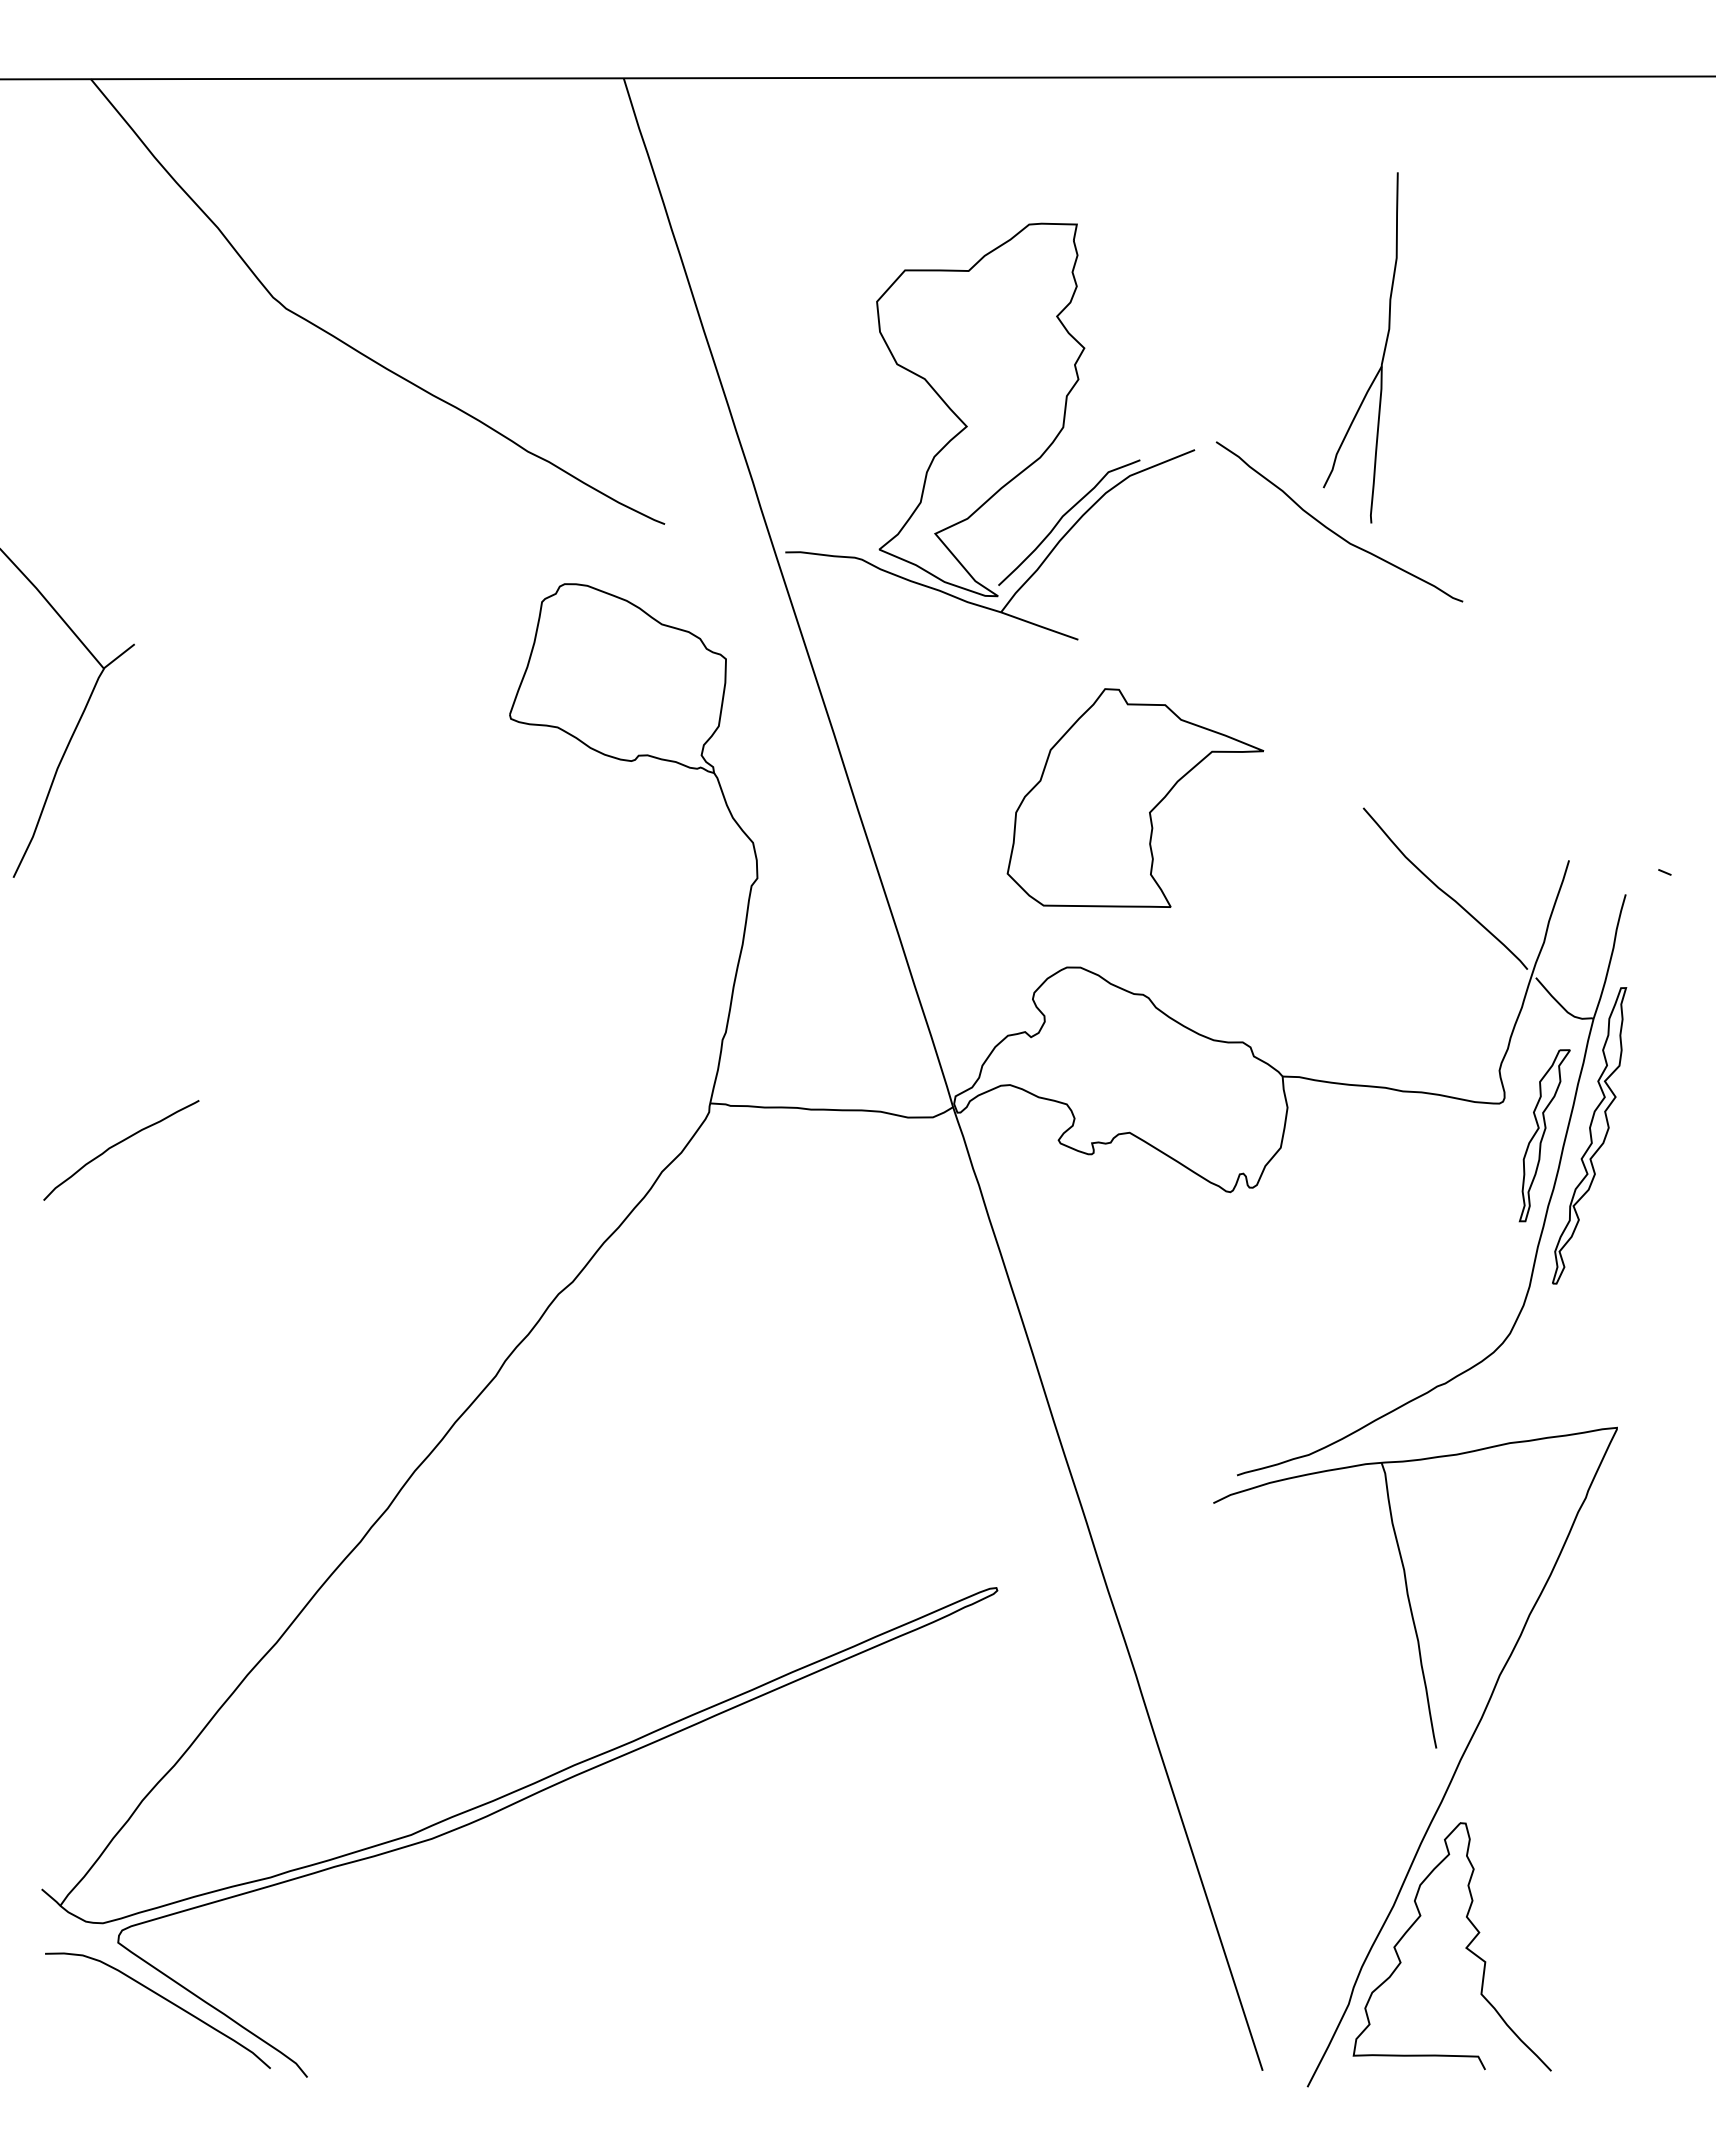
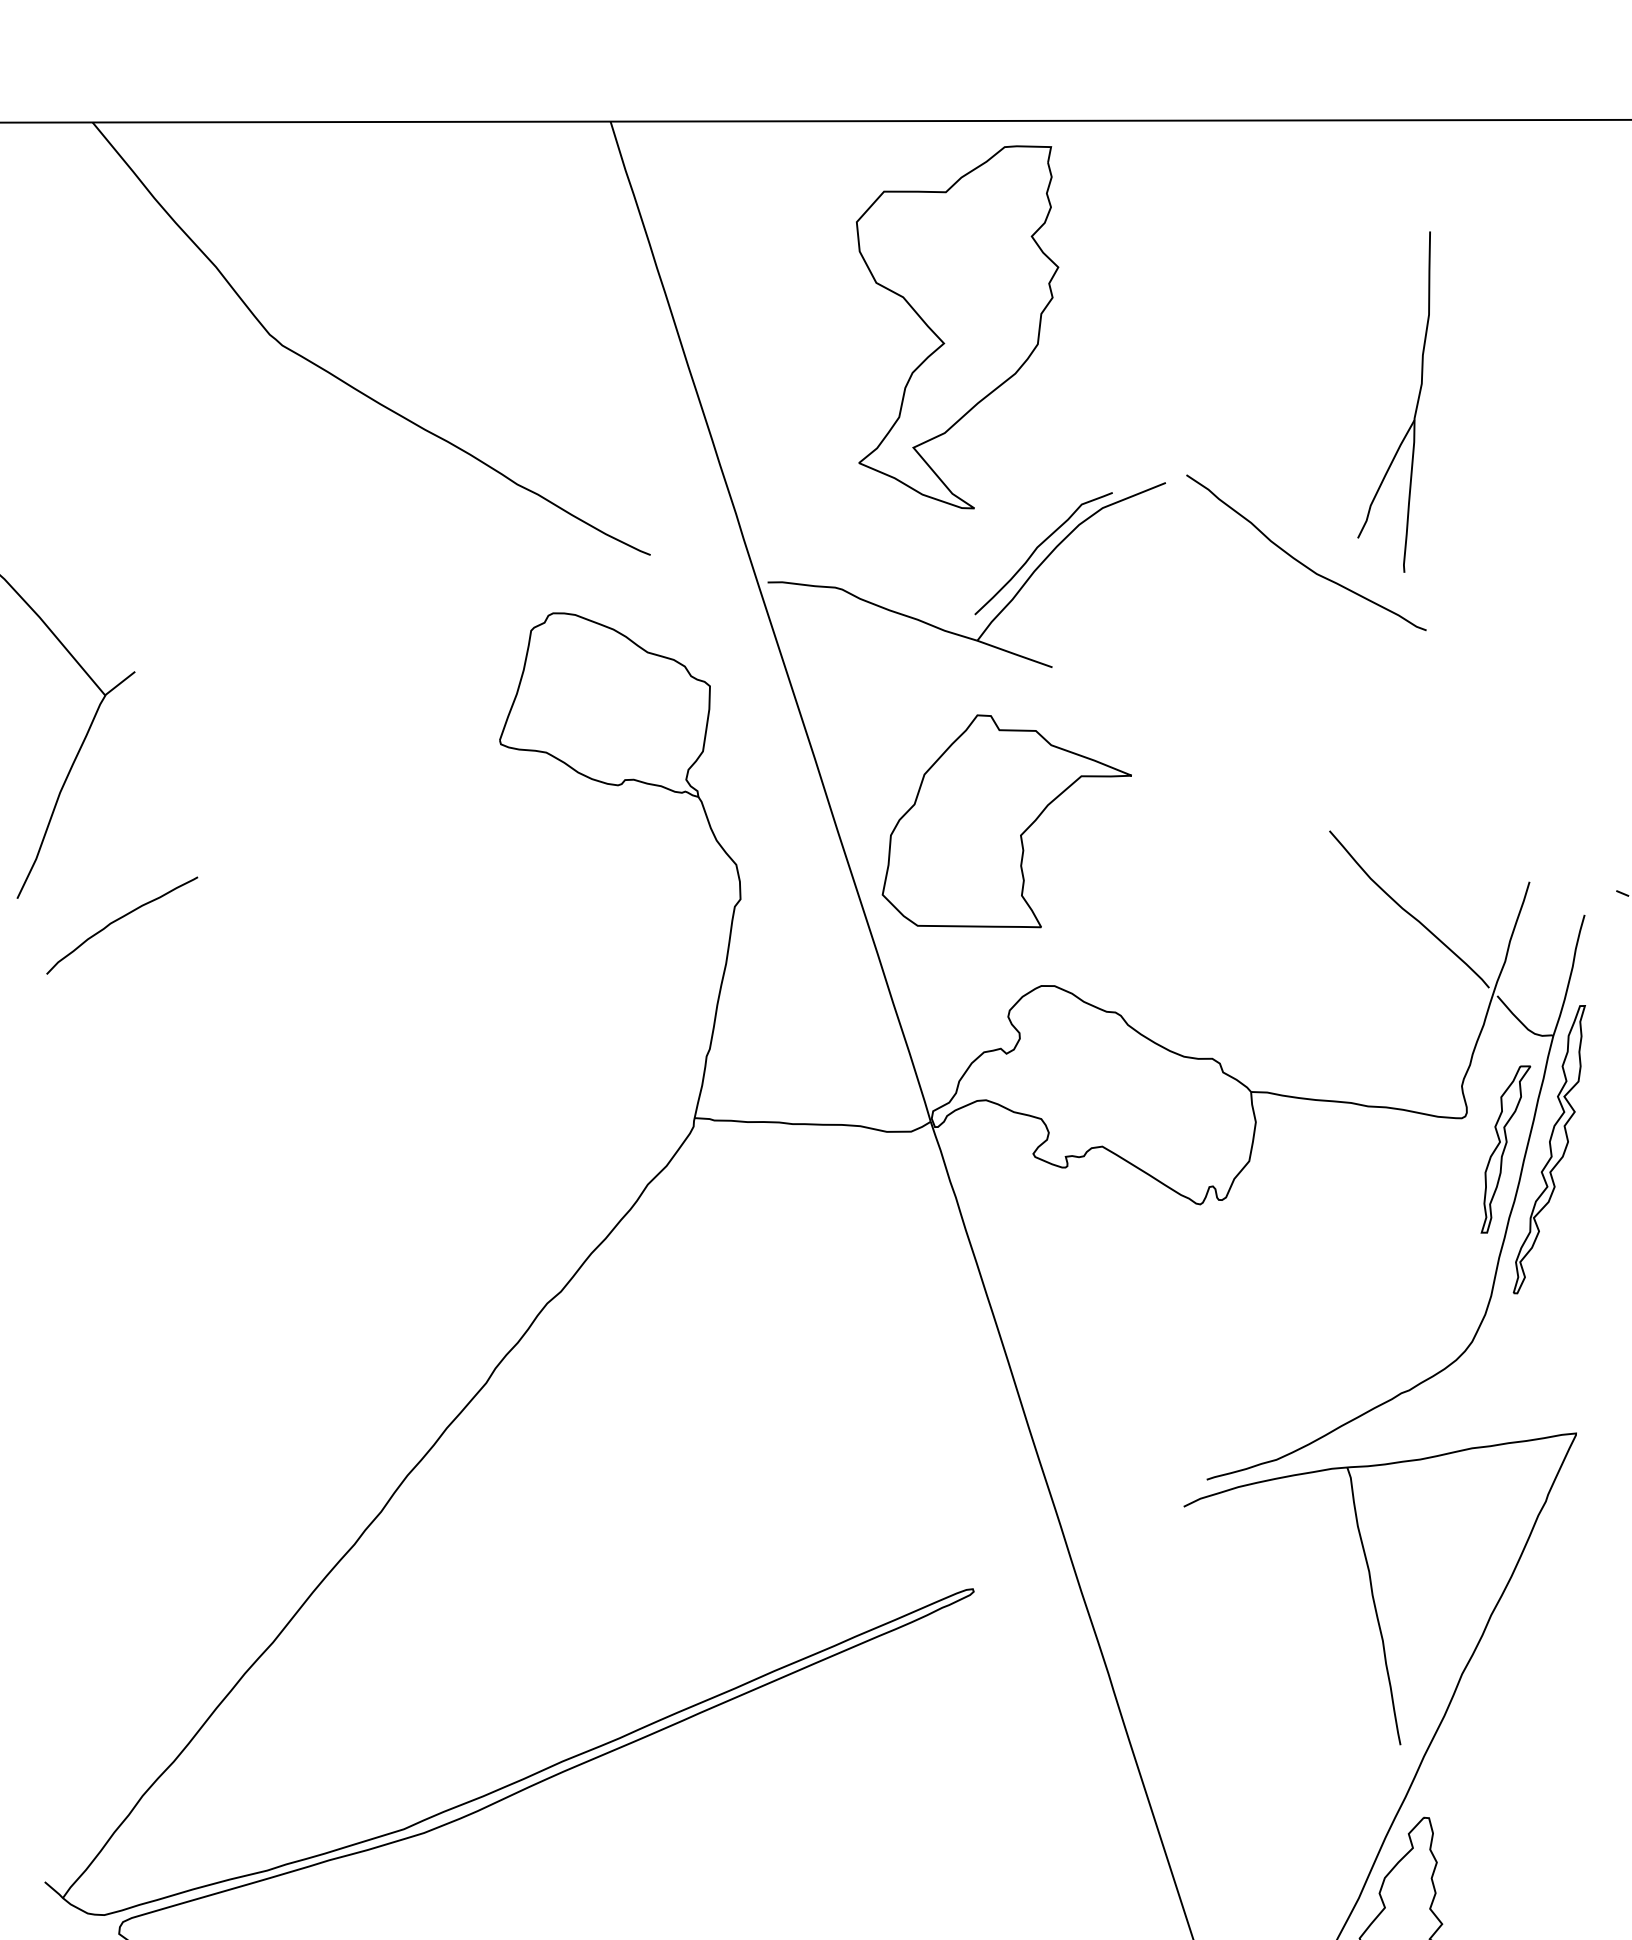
part: (1383, 350) -> (1416, 404), moved
part: (980, 409) -> (957, 326), moved
part: (1135, 797) -> (1006, 820), moved
curve: (118, 1144) -> (119, 919), moved

